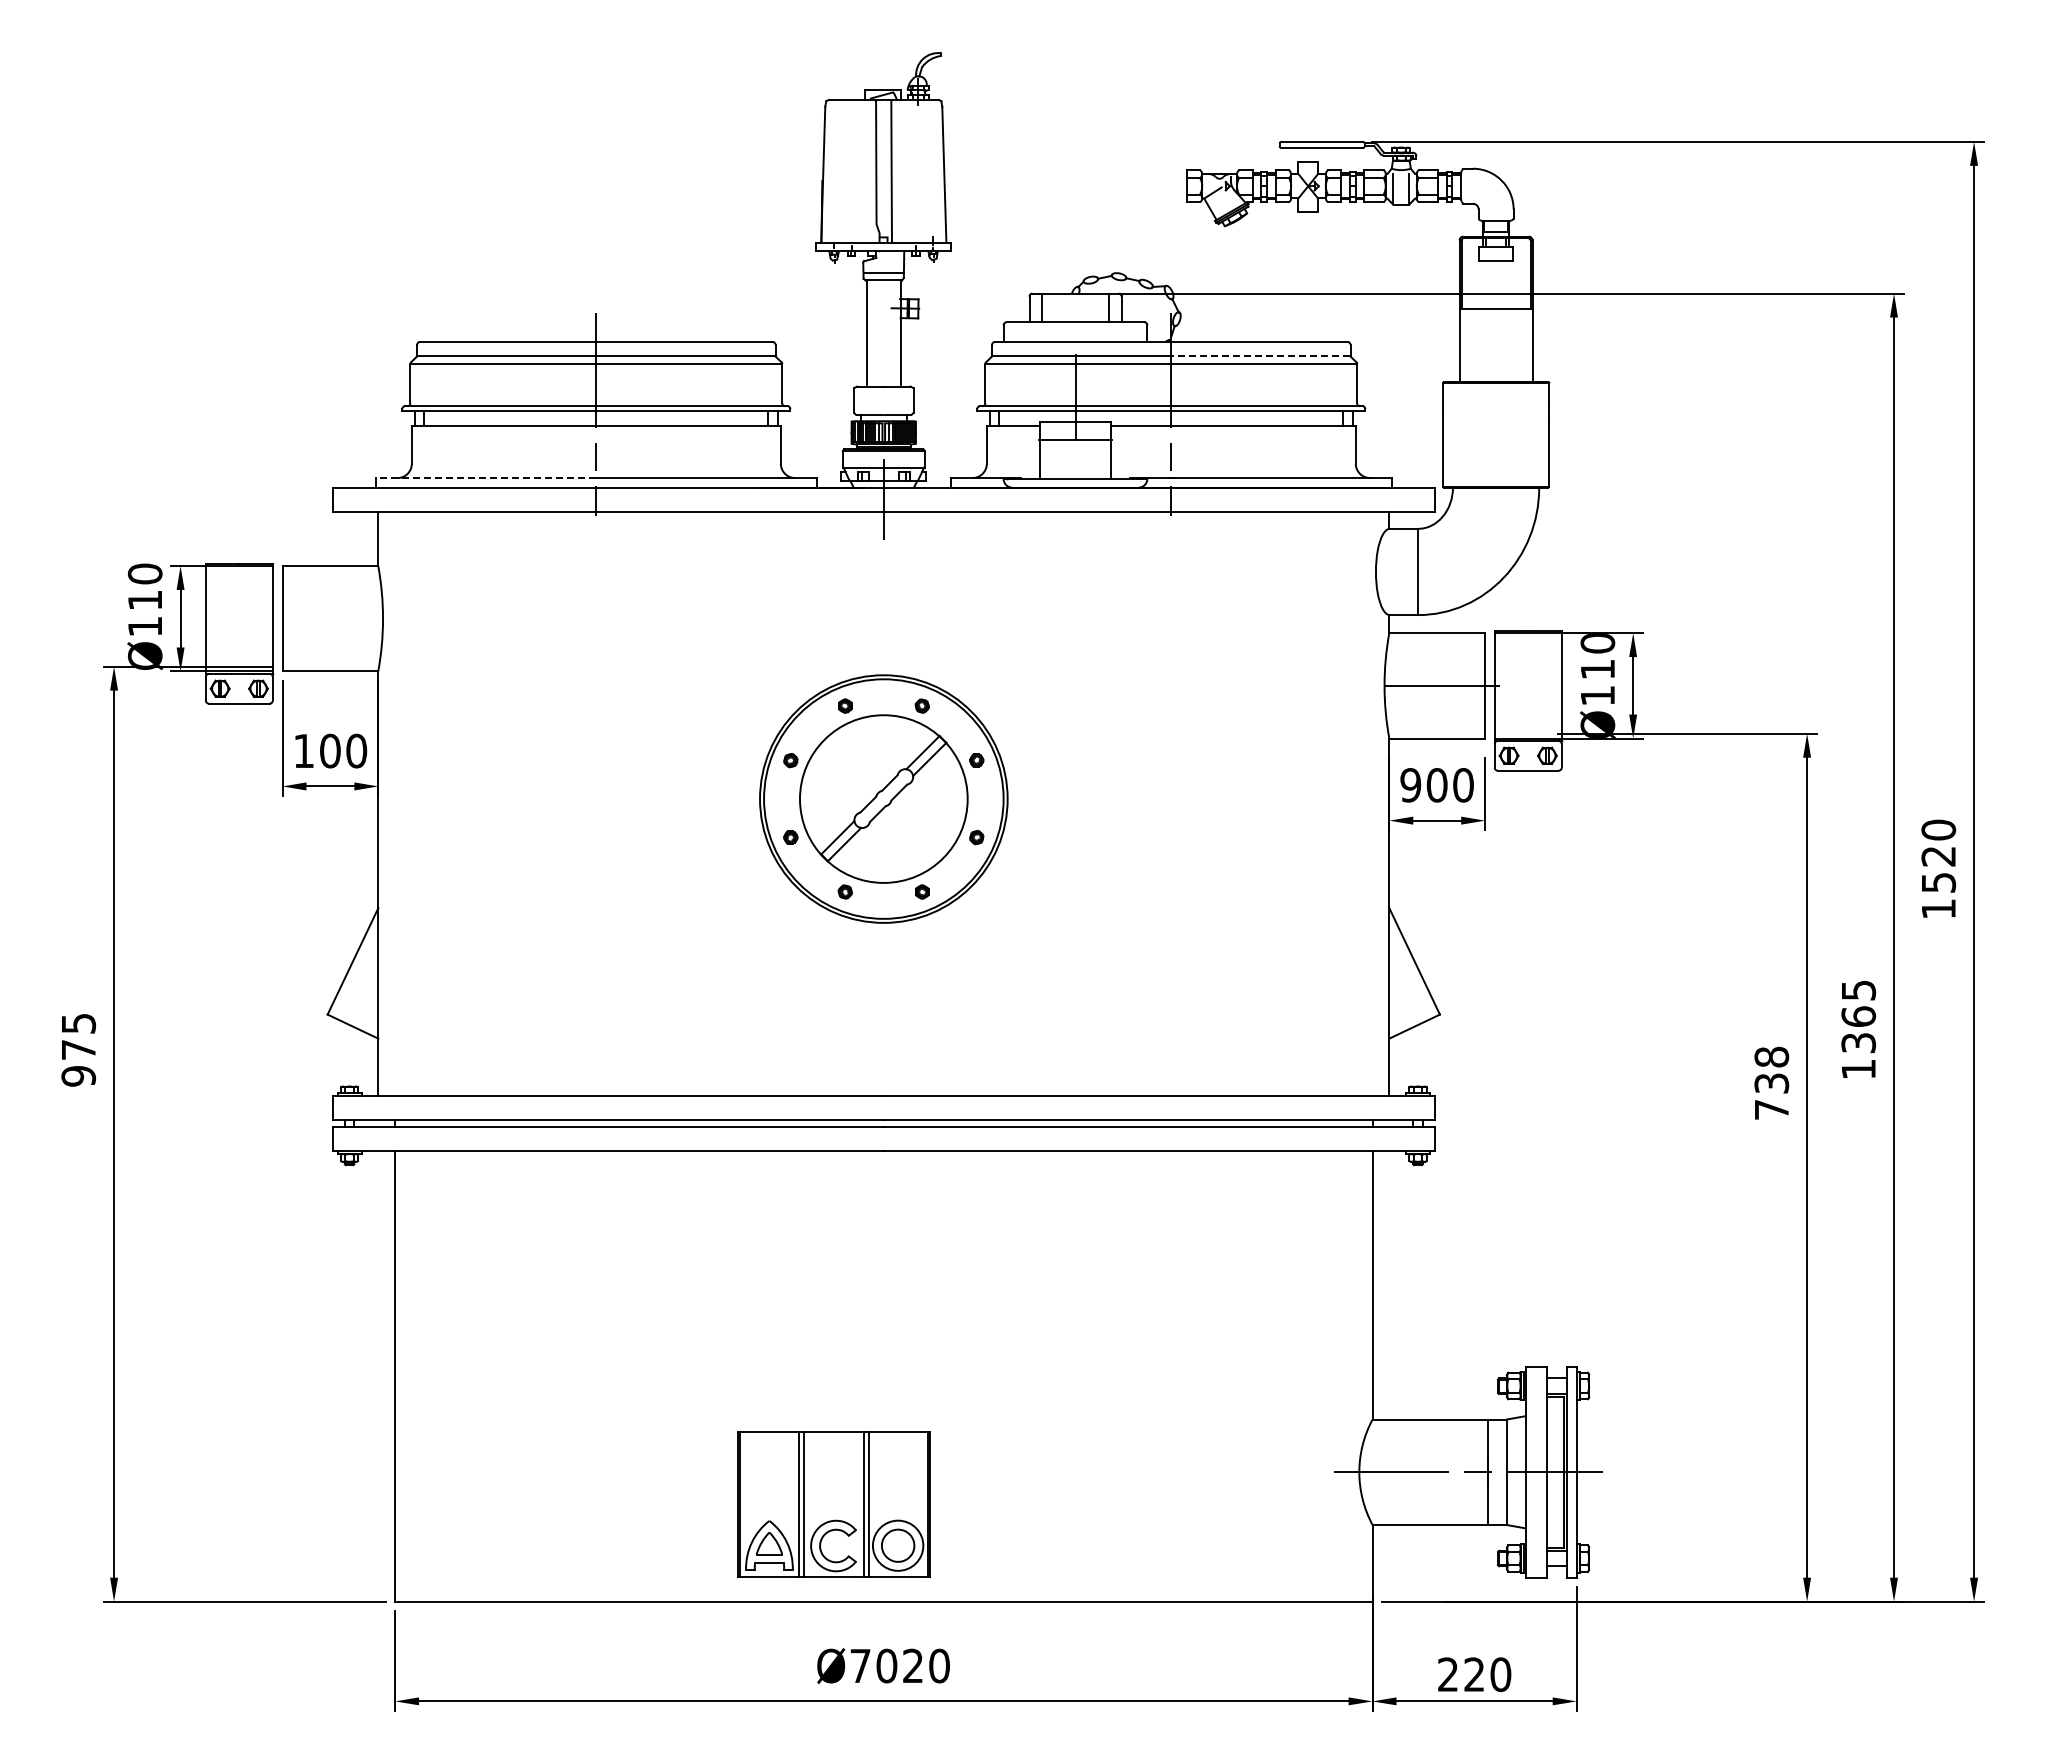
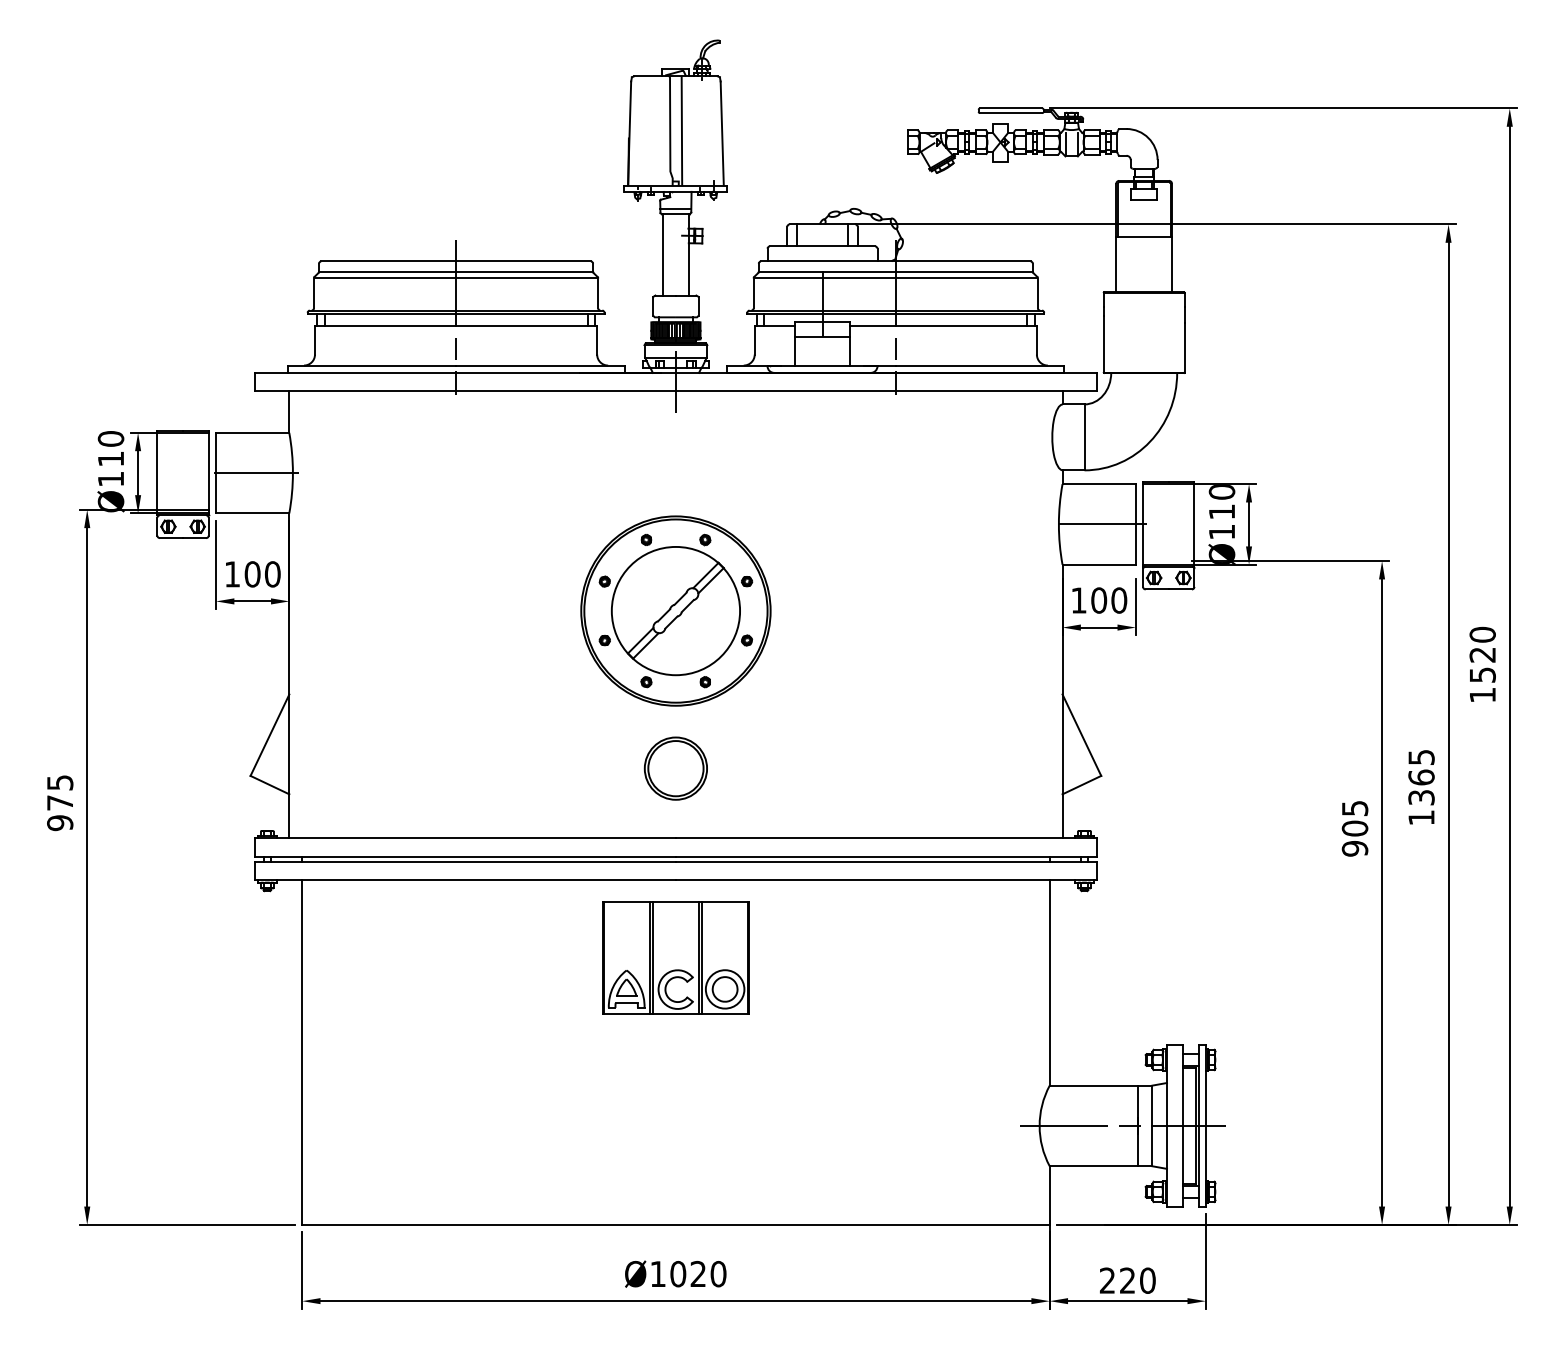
line: (1260, 356) -> (964, 272), dashed -> solid
line: (485, 478) -> (371, 365), dashed -> solid
line: (334, 618) -> (255, 472), added
text: (1410, 785) -> (1078, 600), 900 -> 100
part: (883, 1004) -> (675, 768), added
text: (1771, 1083) -> (1354, 828), 738 -> 905
part: (833, 1504) -> (675, 957), moved
text: (860, 1665) -> (658, 1273), Ø7020 -> Ø1020

